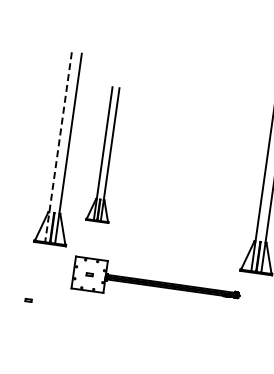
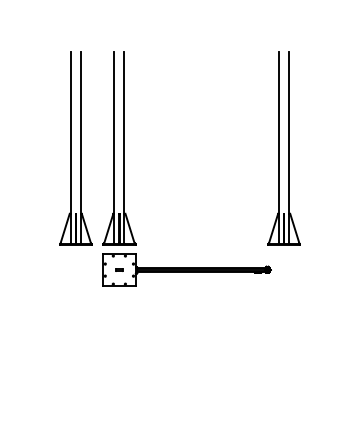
line: (58, 147) -> (70, 148), dashed -> solid
part: (106, 154) -> (119, 148), size x1.43
part: (28, 299) -> (62, 303), removed

